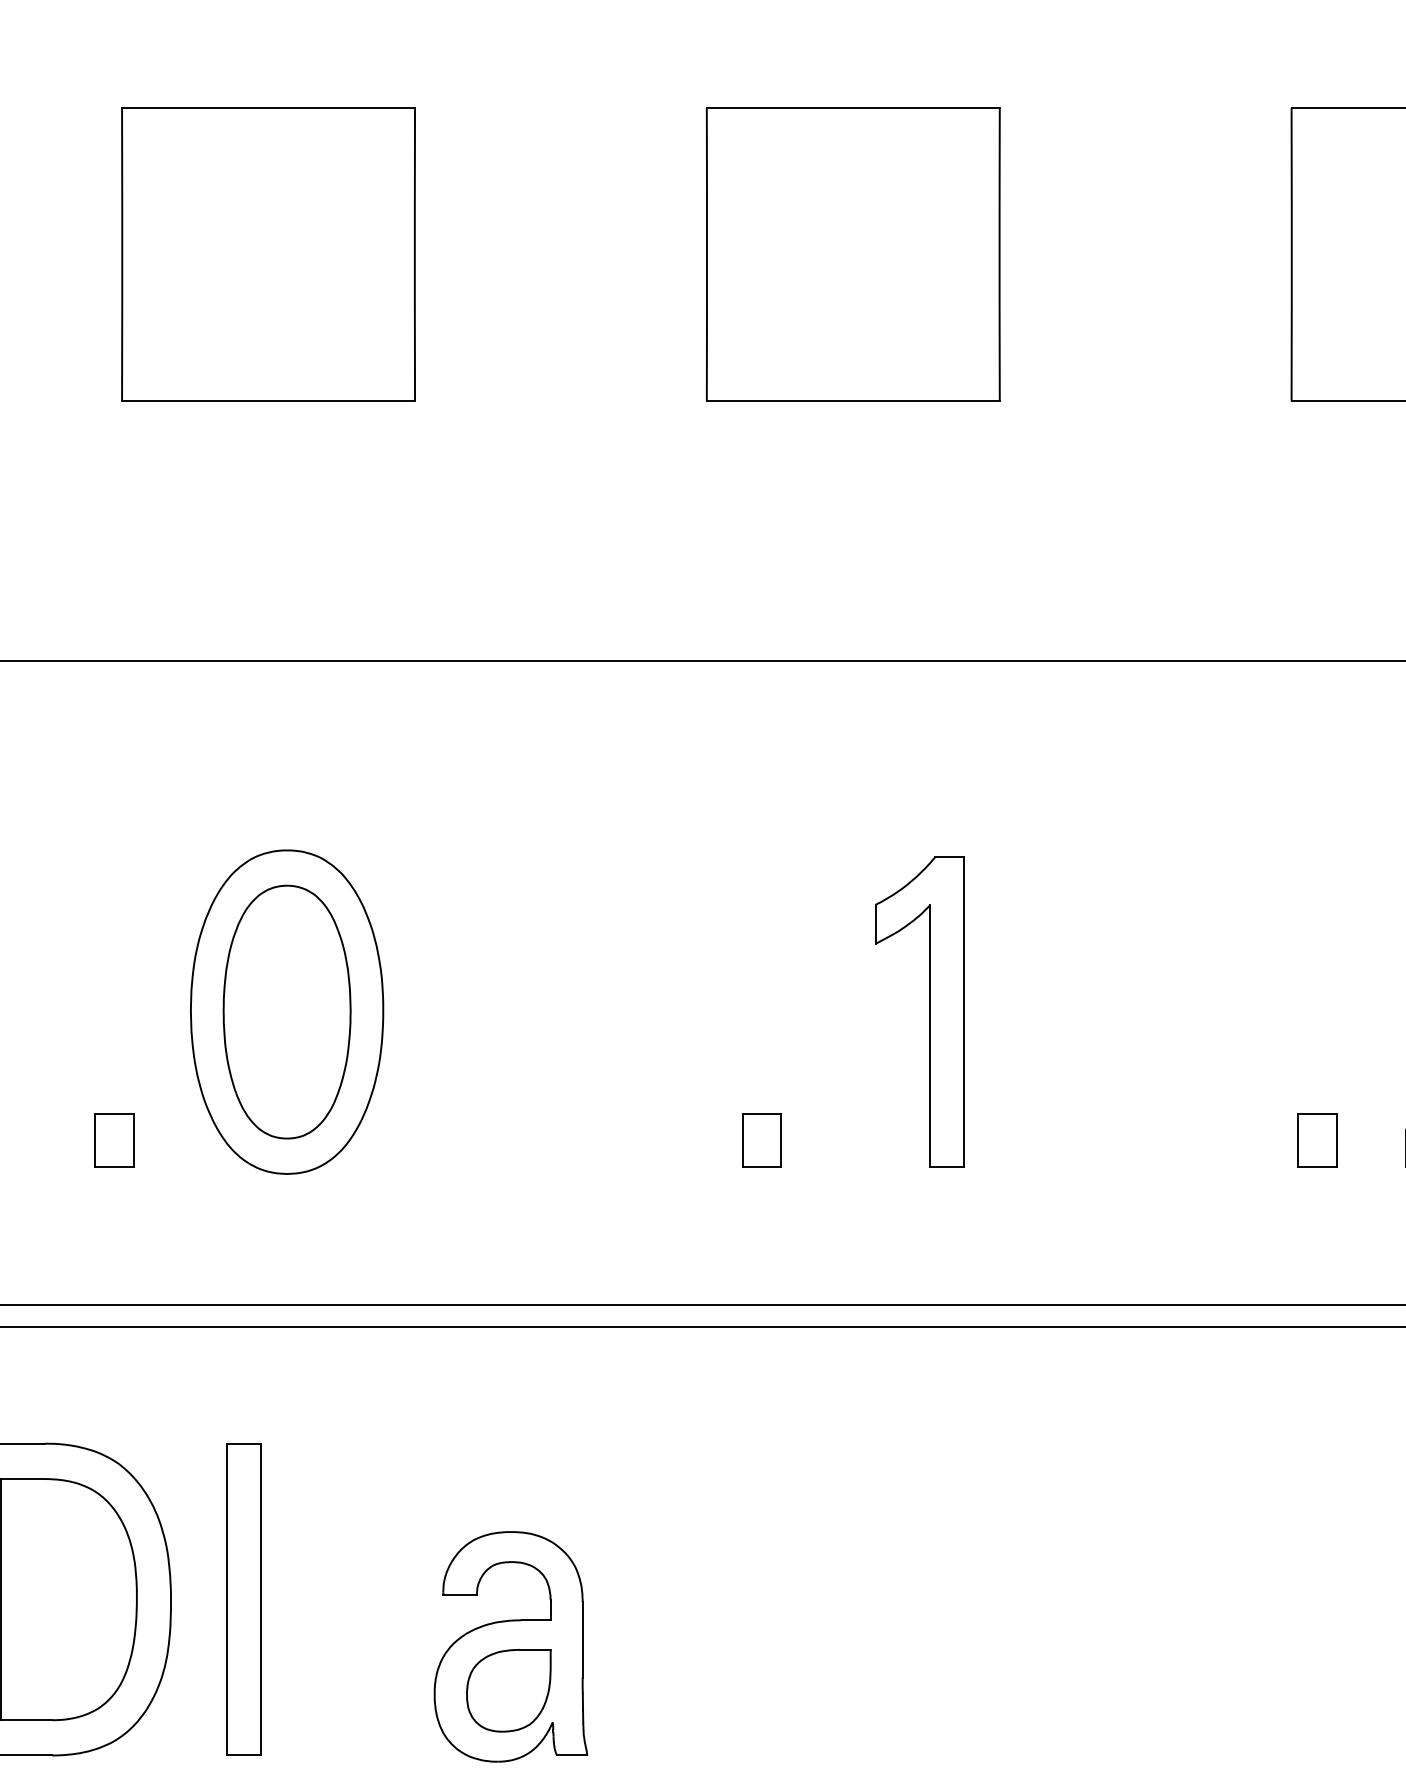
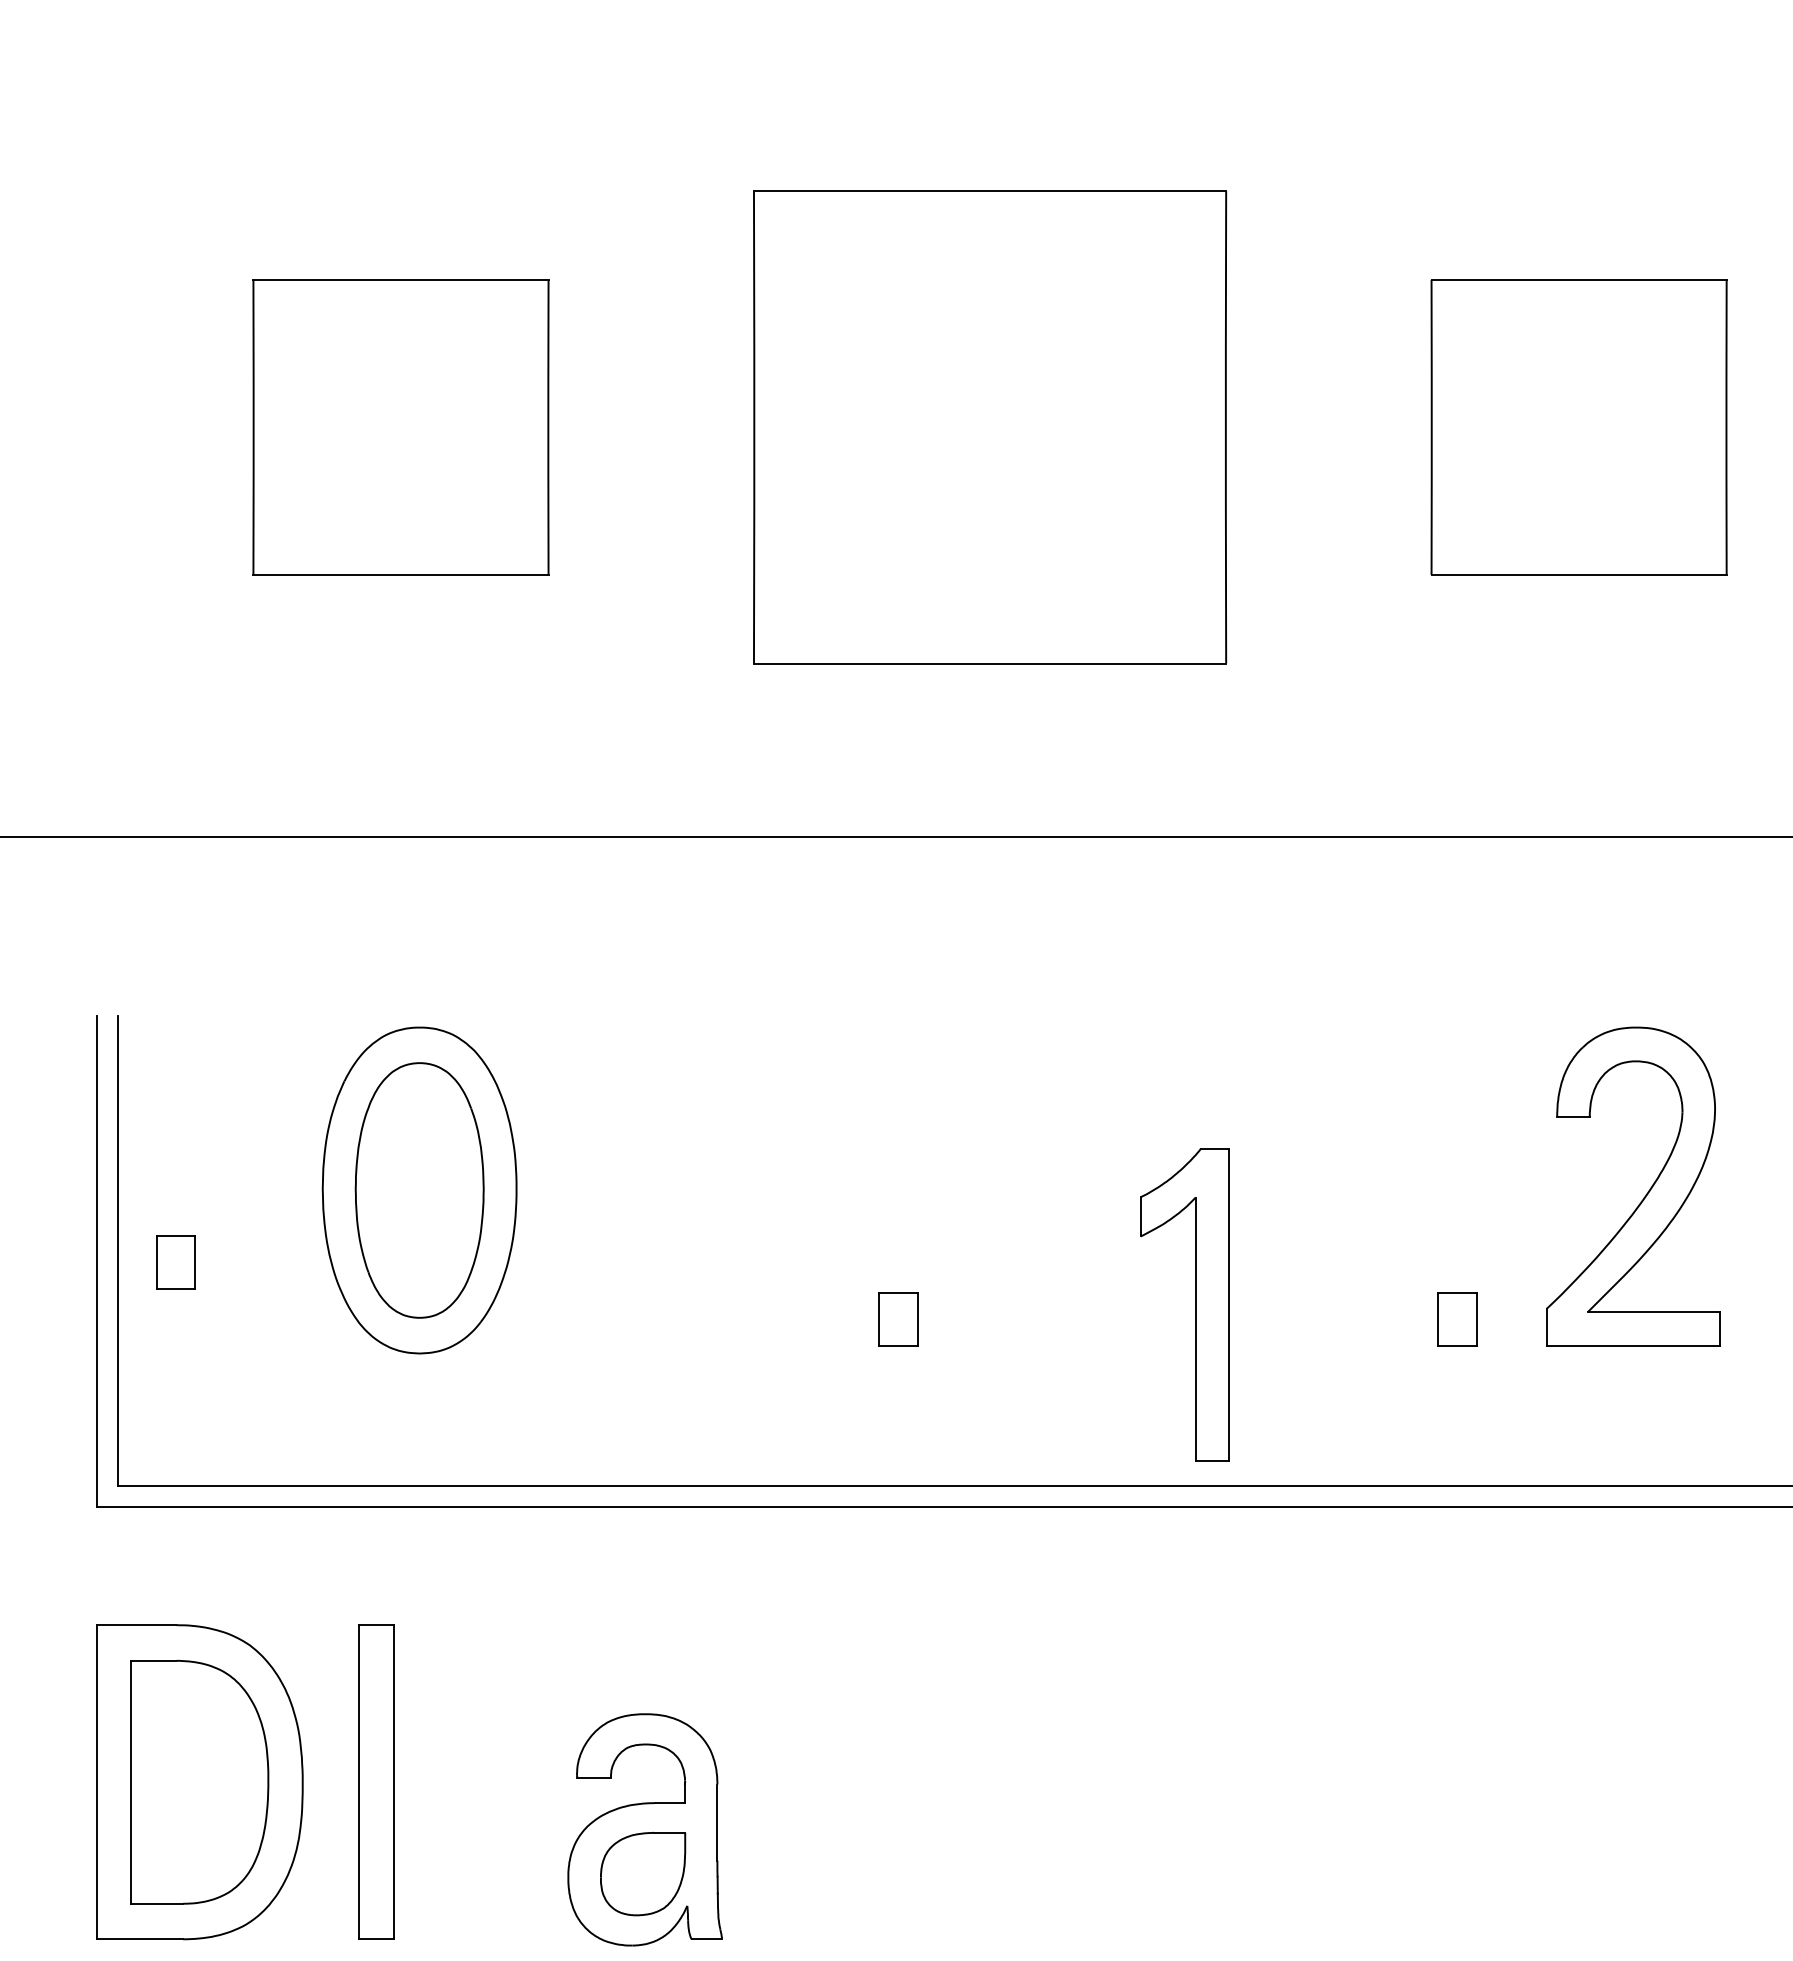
part: (852, 254) -> (989, 427), size x1.6
part: (930, 1011) -> (1195, 1304), moved
part: (114, 1140) -> (175, 1262), moved

